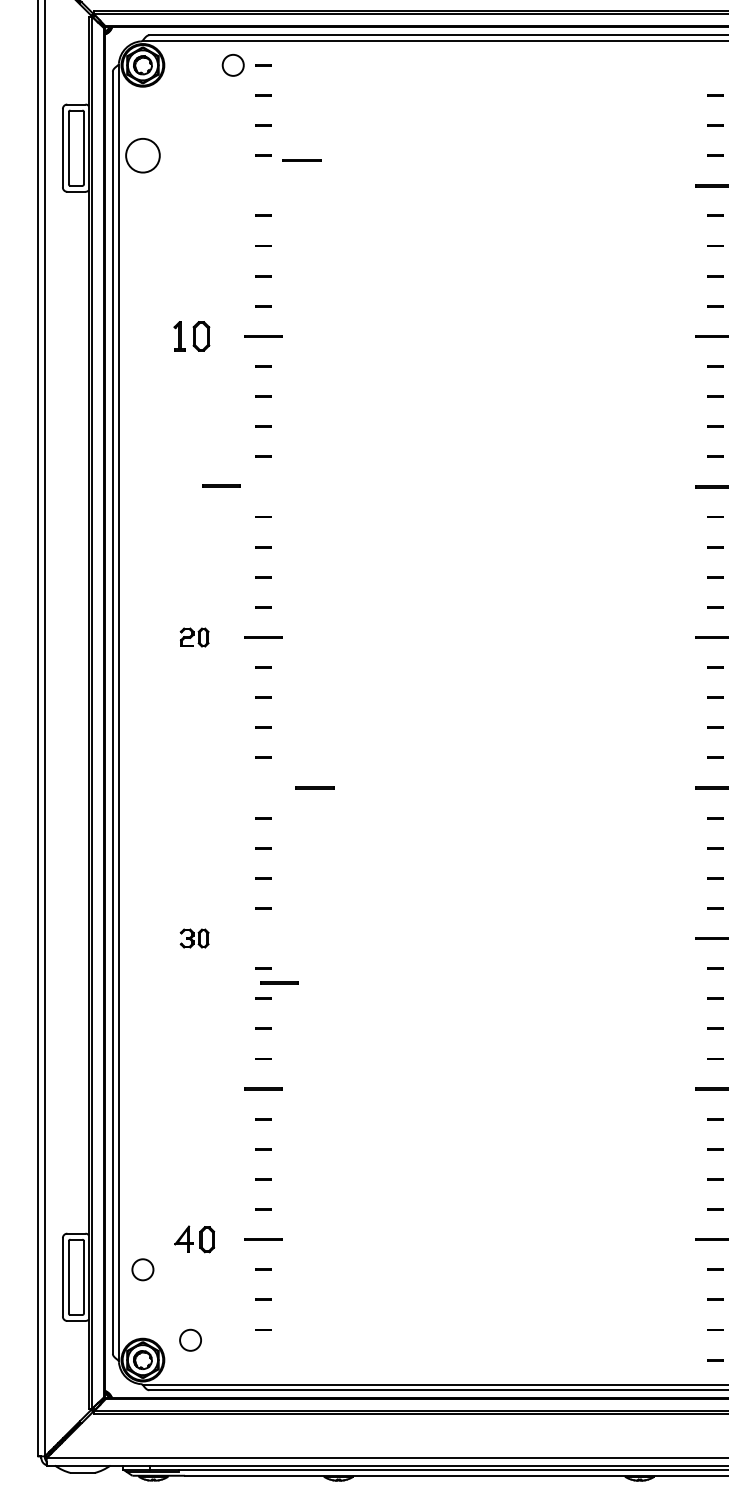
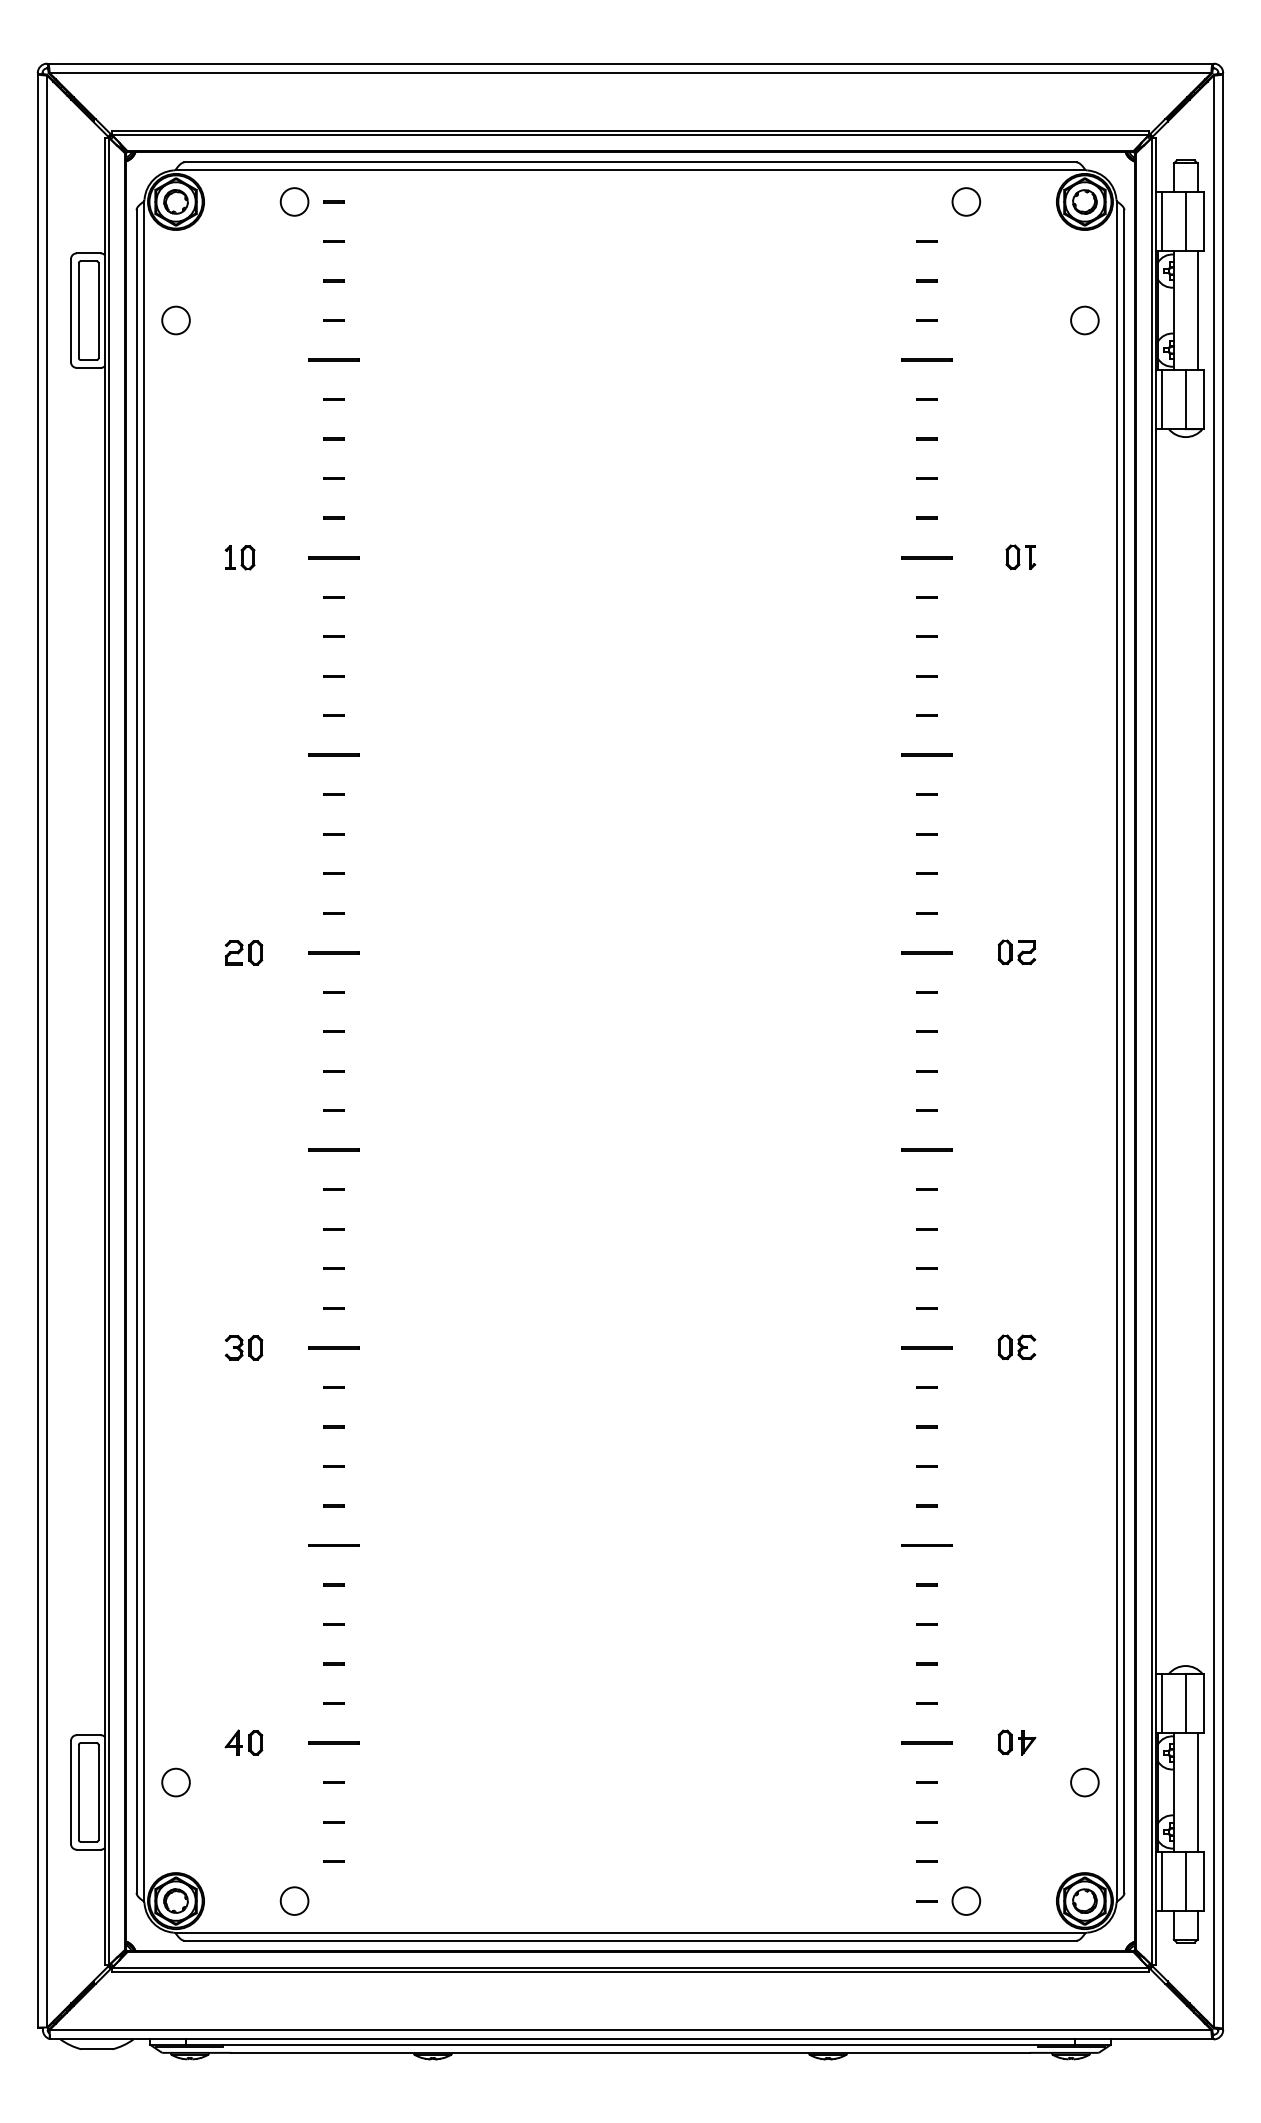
circle: (142, 155) -> (175, 320), size x0.62
line: (301, 160) -> (333, 359), moved
part: (191, 336) -> (239, 557), size x0.62
line: (221, 485) -> (333, 754), moved
line: (314, 787) -> (333, 1149), moved
line: (278, 982) -> (333, 1347), moved
part: (194, 1239) -> (243, 1742), size x0.71
circle: (190, 1339) -> (294, 1900), moved

